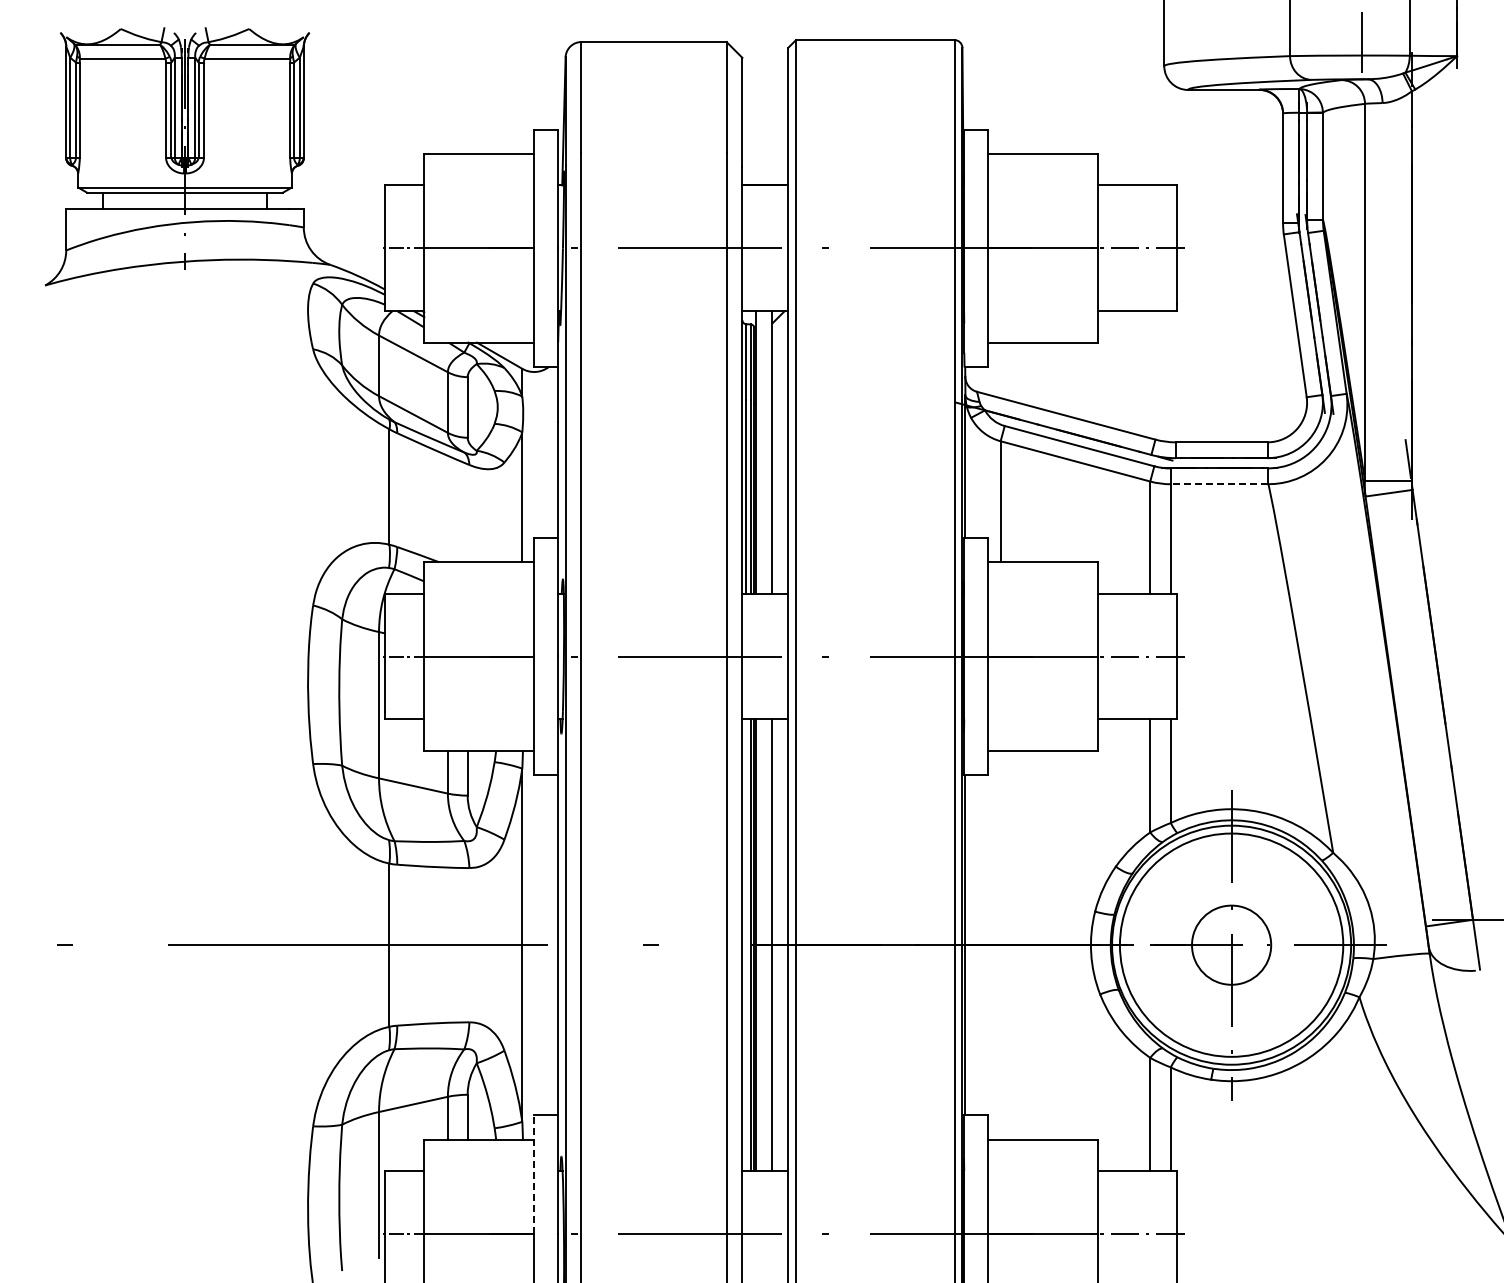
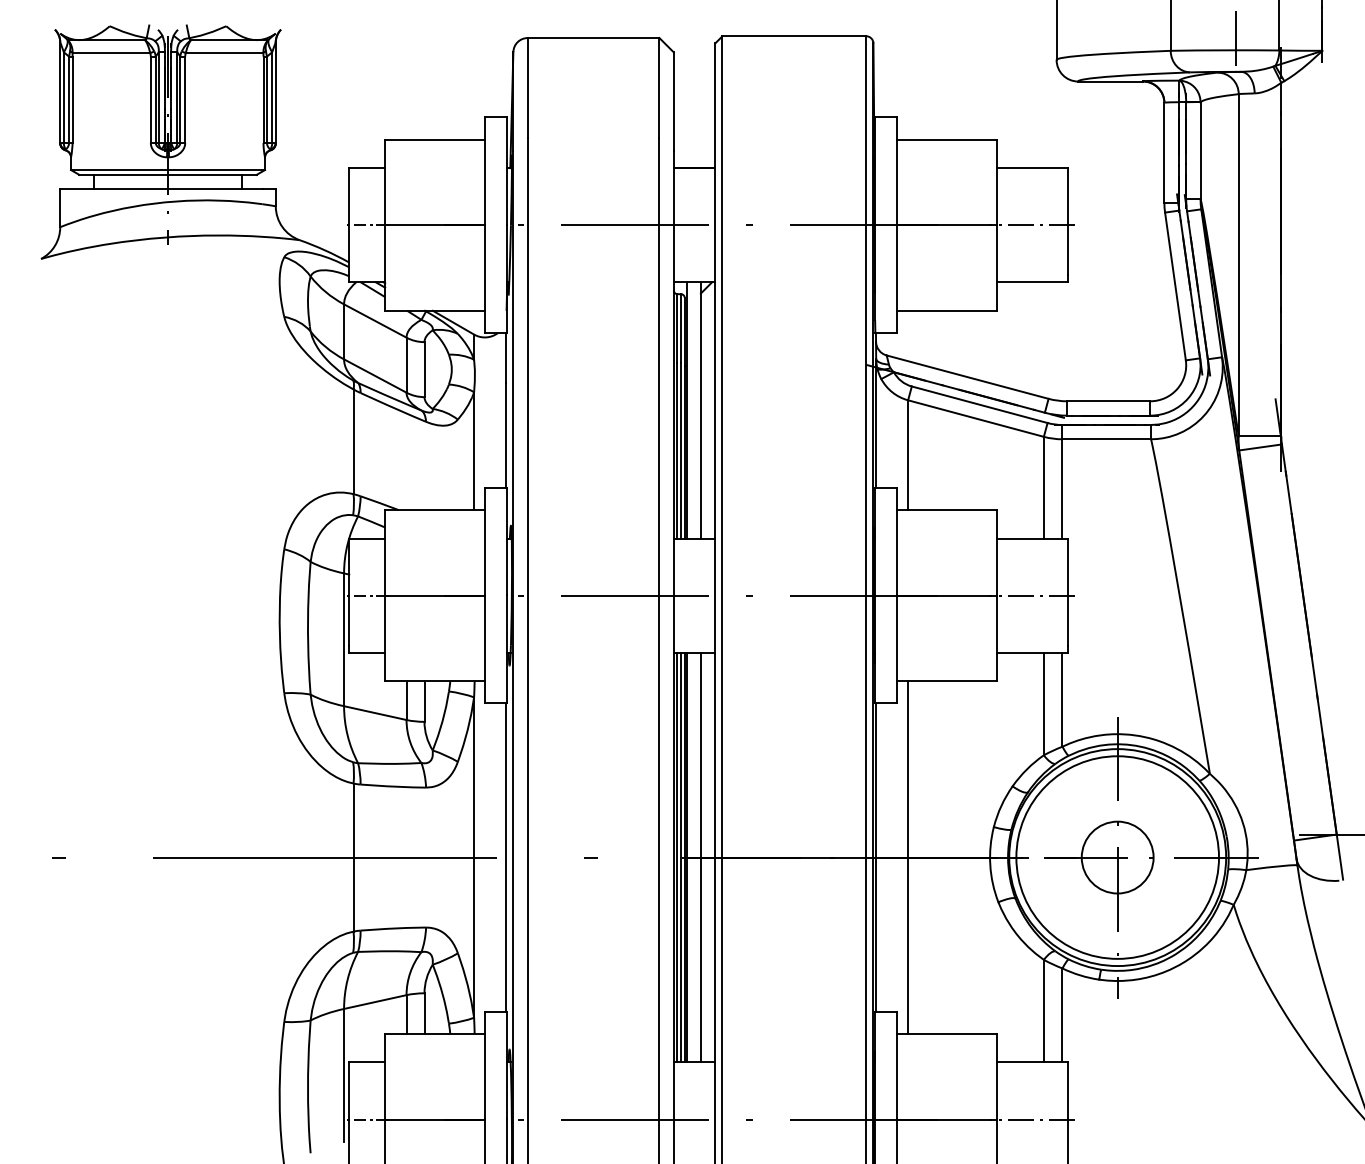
line: (1219, 484) -> (1106, 439), dashed -> solid
line: (1000, 944) -> (907, 856), added
line: (746, 945) -> (677, 857), added
line: (534, 1173) -> (485, 1064), dashed -> solid

